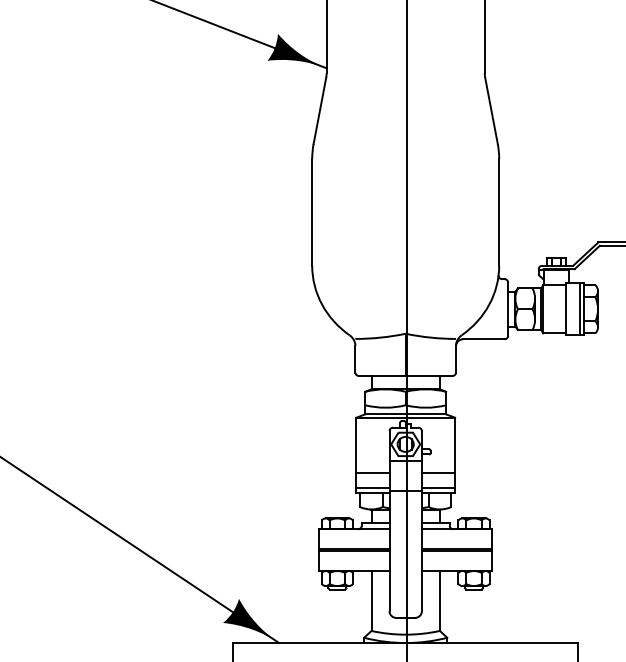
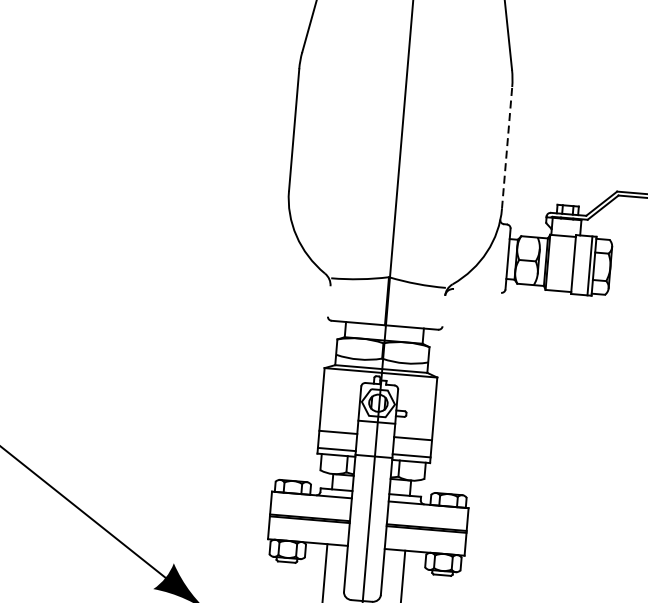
line: (499, 211) -> (507, 146), solid -> dashed
line: (483, 339) -> (477, 291), removed
line: (355, 358) -> (329, 300), removed
line: (456, 358) -> (444, 310), removed

